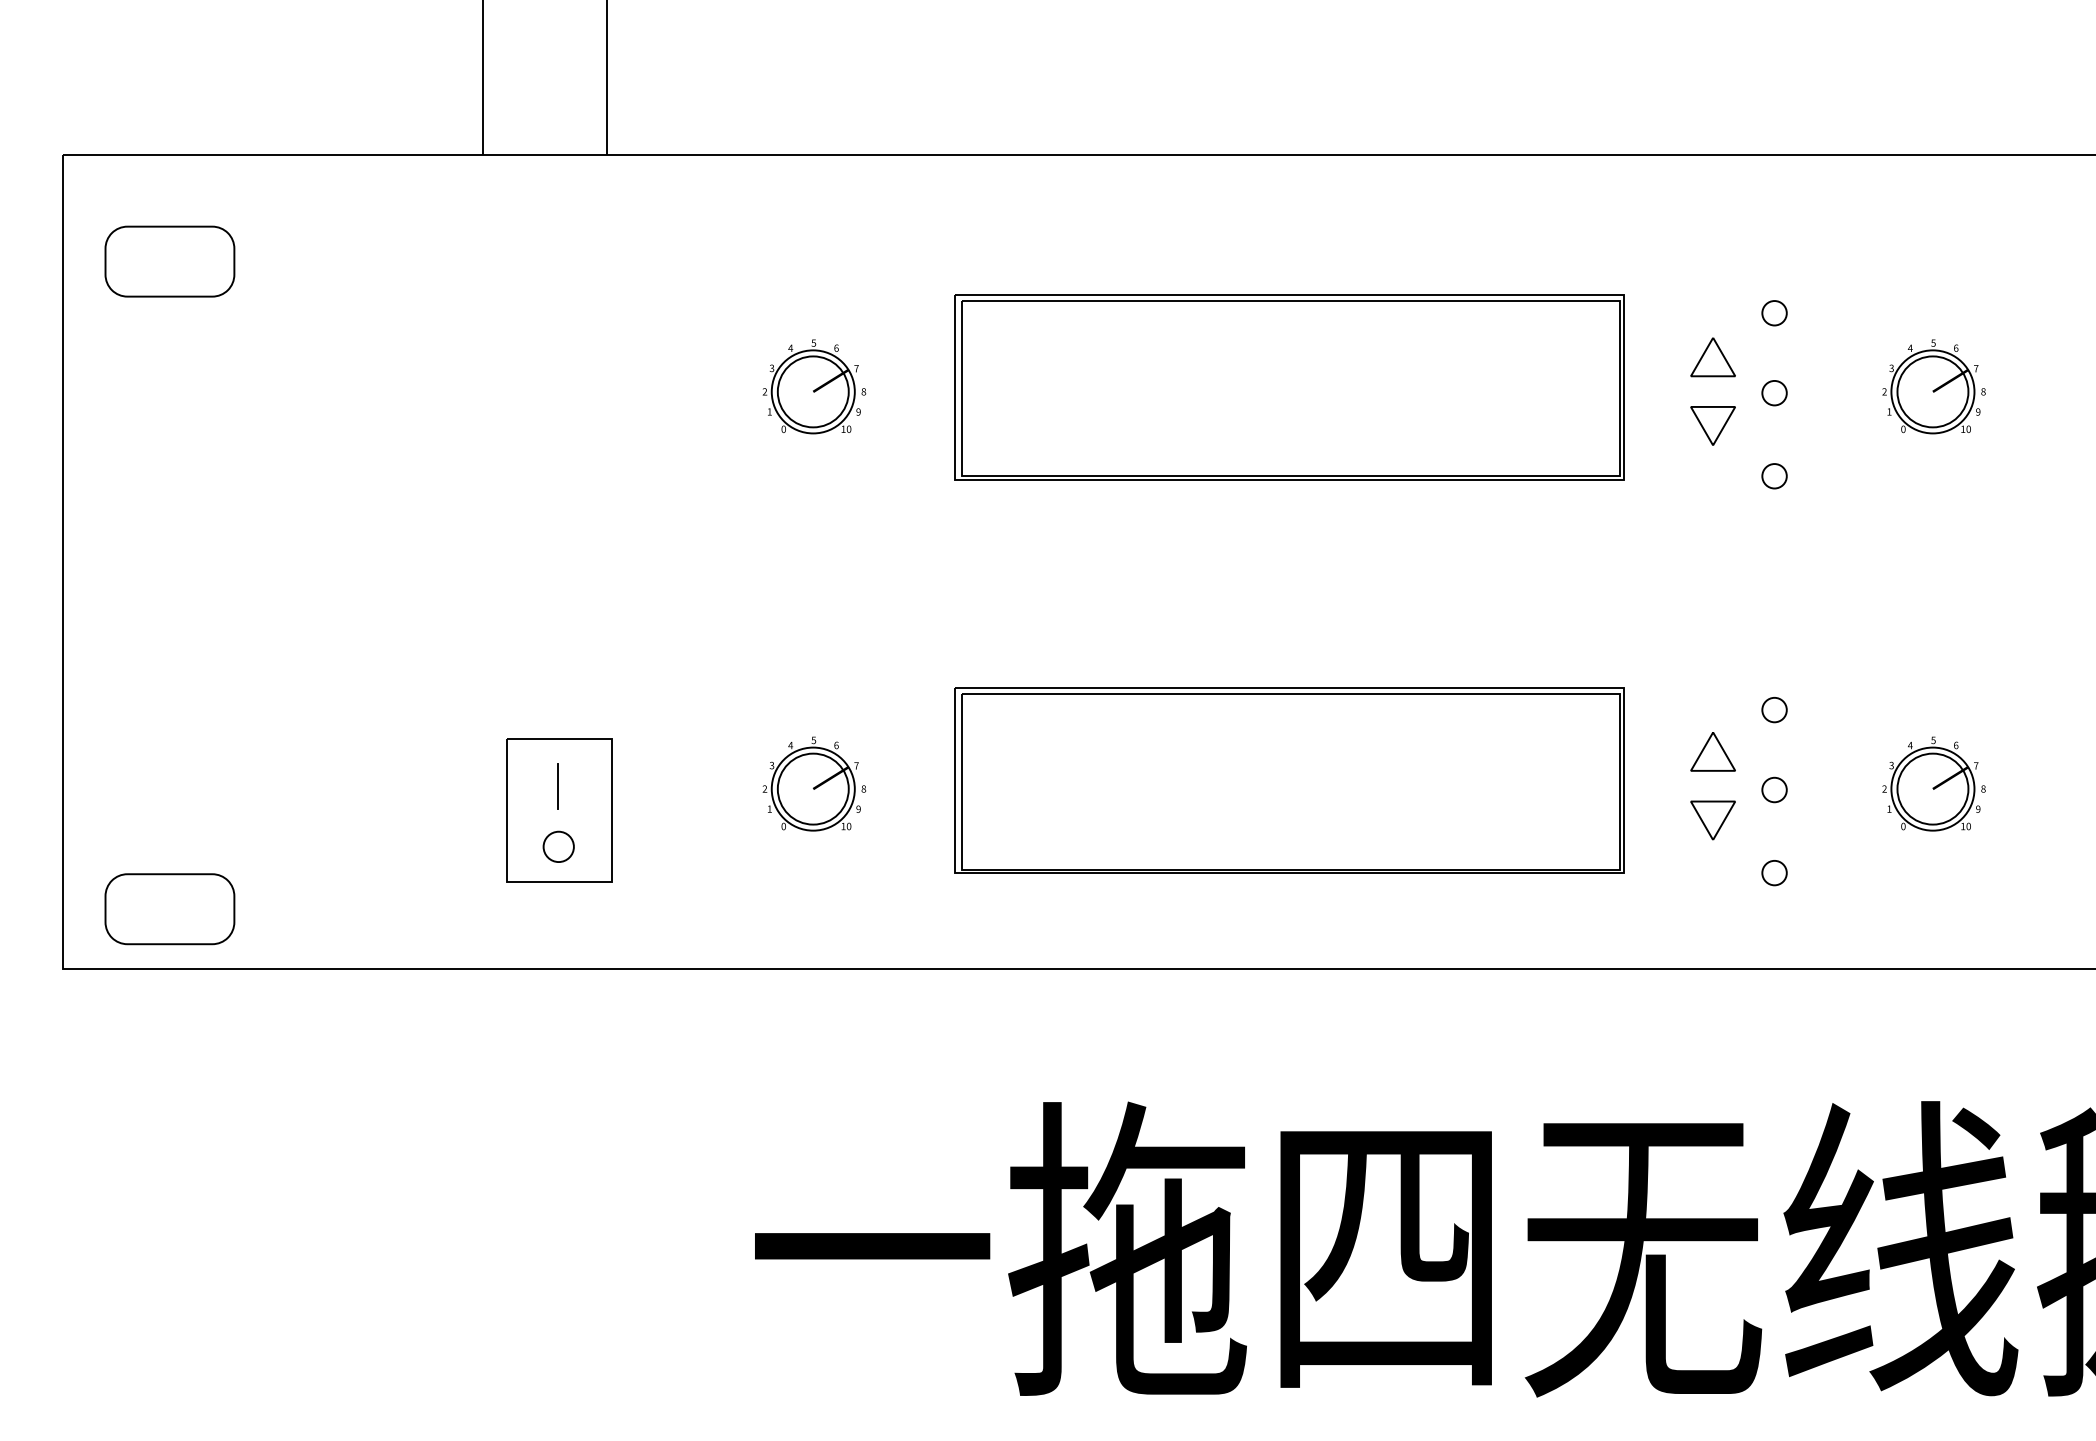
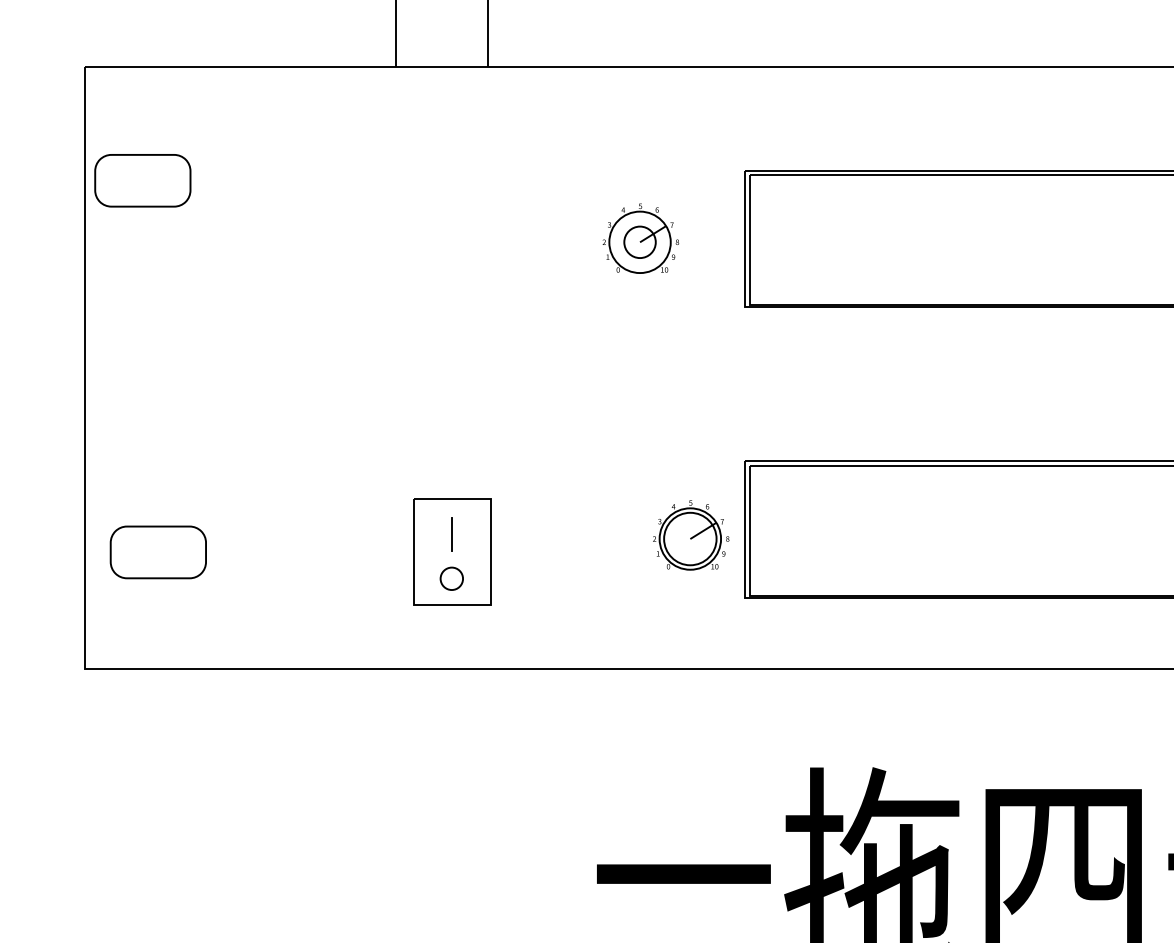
part: (169, 261) -> (142, 180), moved
circle: (812, 391) -> (639, 242), size x0.6
part: (814, 783) -> (691, 534), moved
part: (169, 909) -> (158, 552), moved

